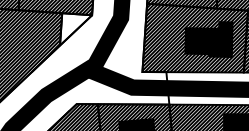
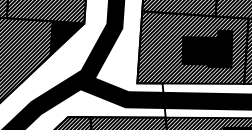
fill: (76, 29) -> (67, 38), added

